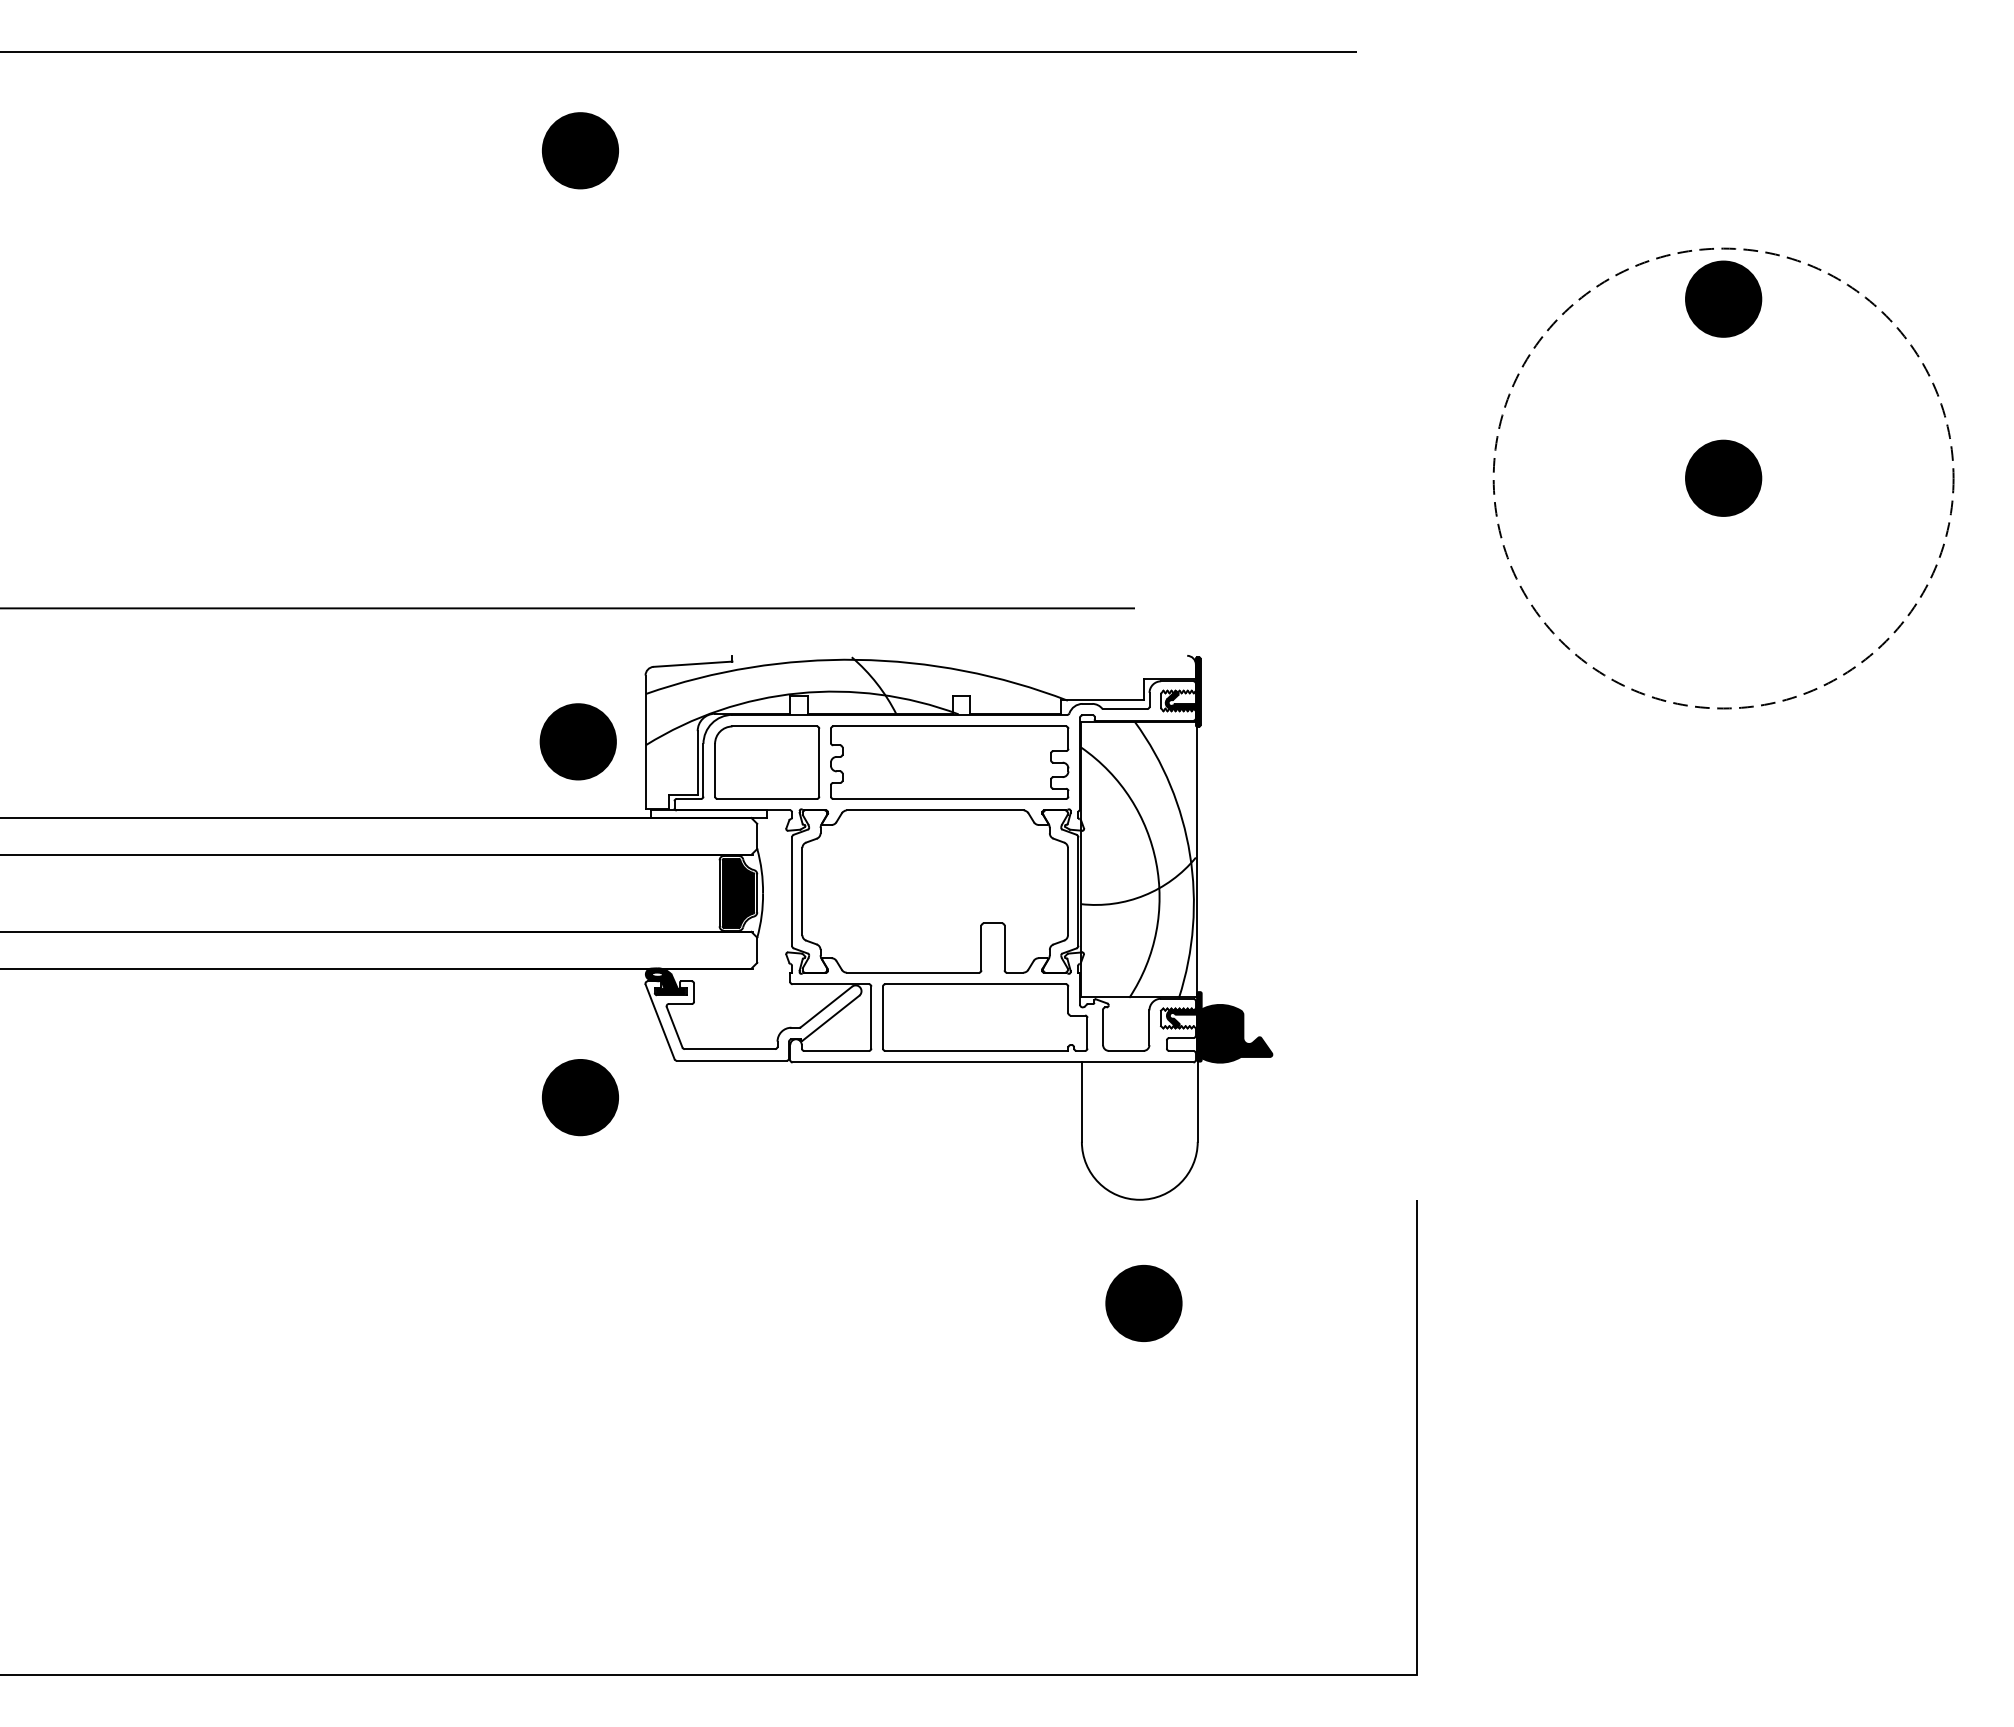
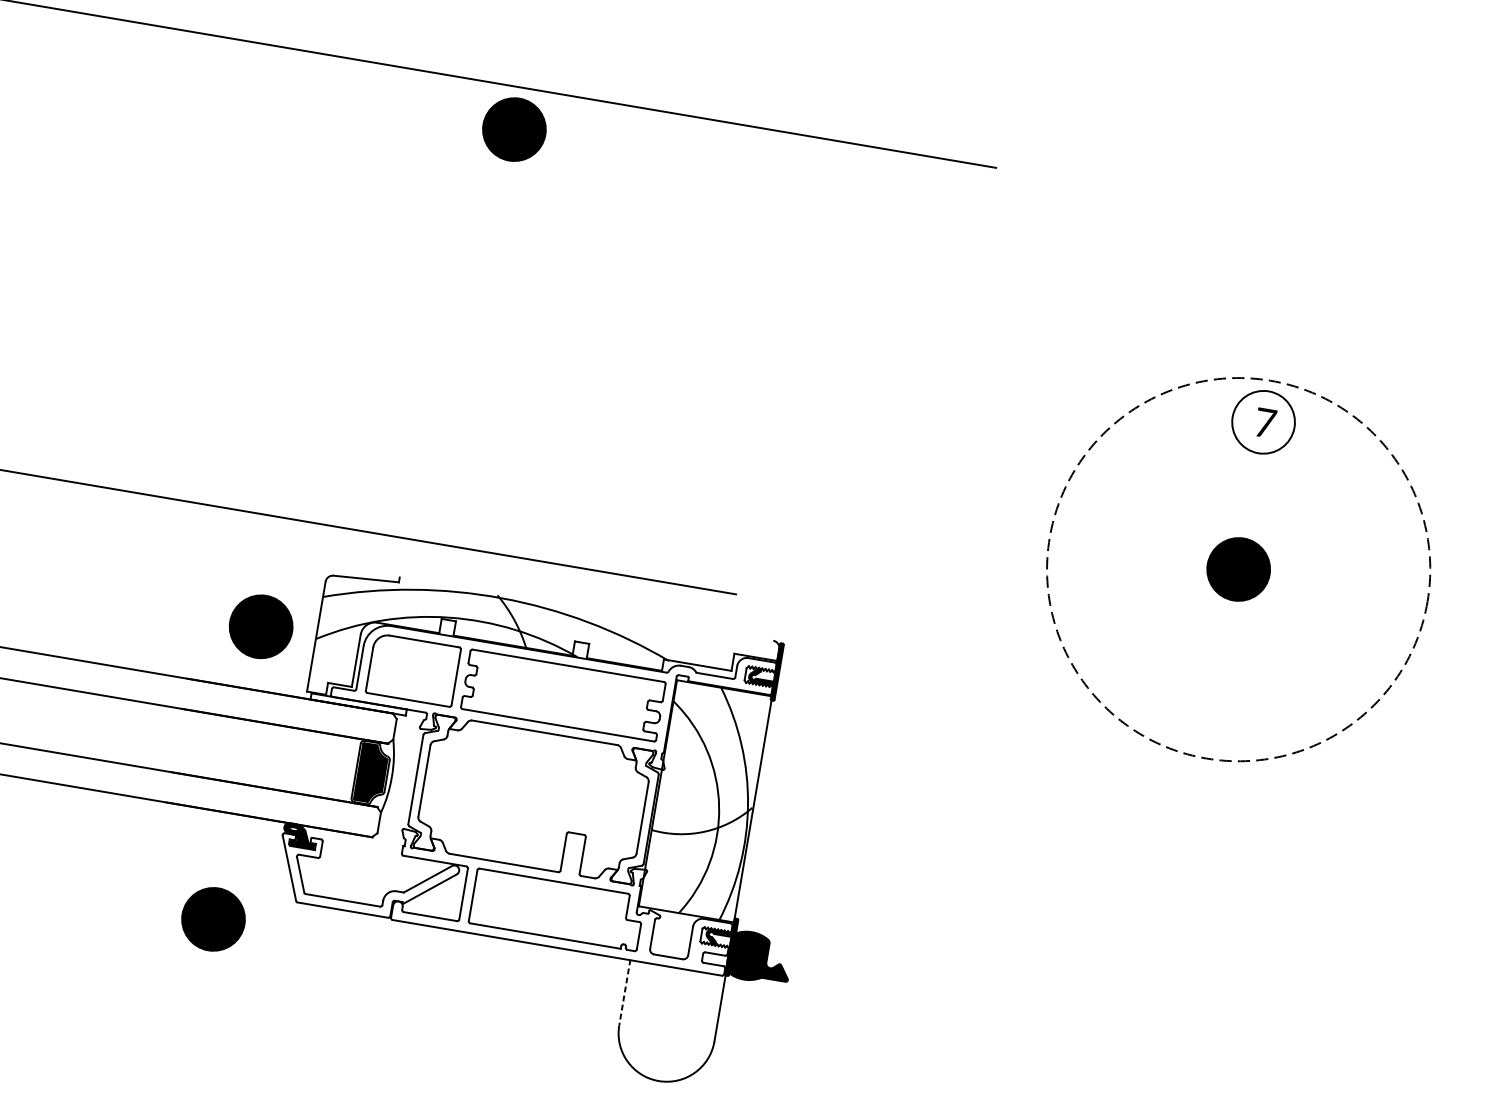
part: (580, 150) -> (514, 129), moved
fill: (1723, 298) -> (1263, 421), removed
line: (1081, 1102) -> (624, 993), solid -> dashed

